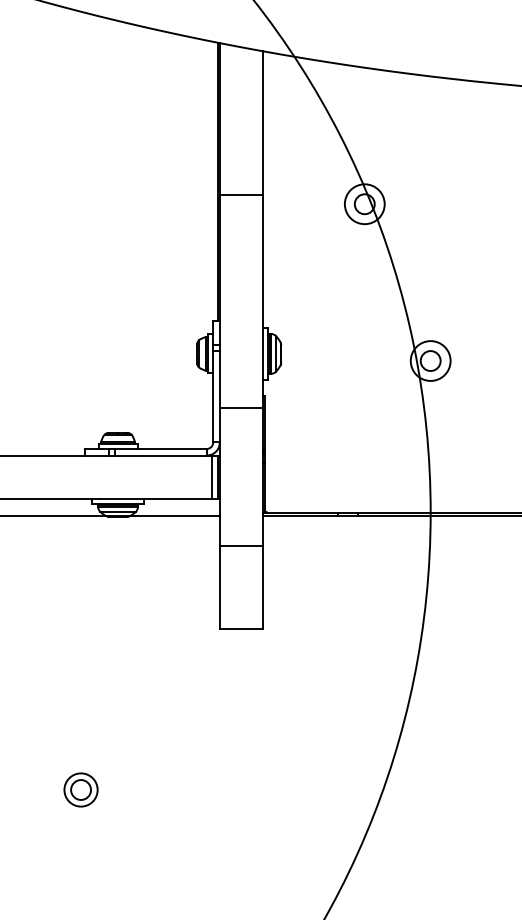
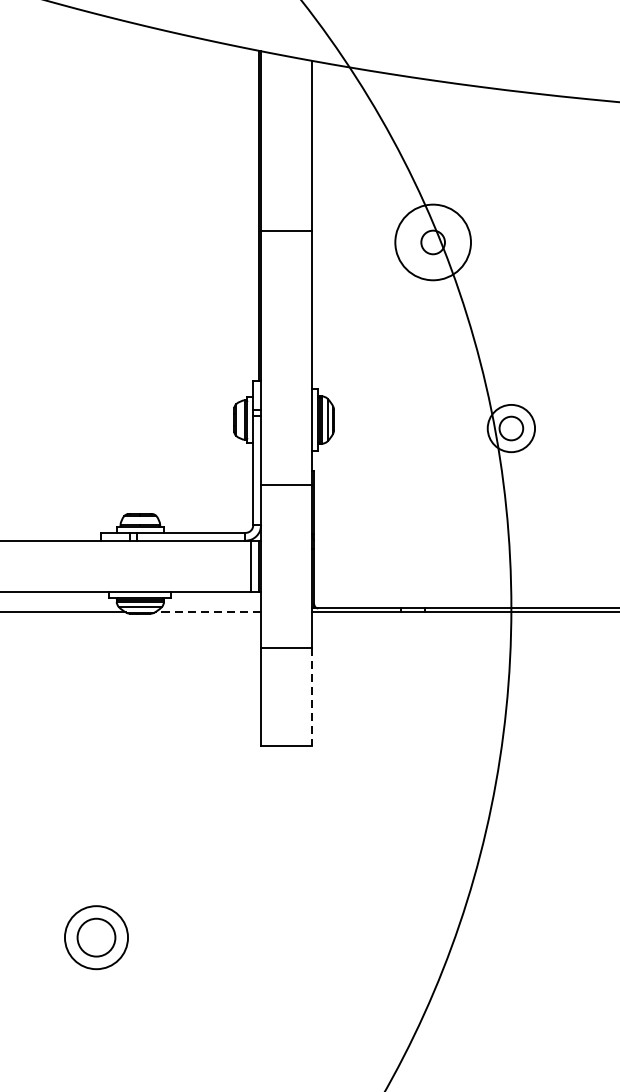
circle: (364, 204) -> (432, 242), size x1.6
line: (175, 515) -> (208, 611), solid -> dashed
line: (263, 587) -> (312, 697), solid -> dashed
part: (80, 789) -> (95, 937), size x1.6

